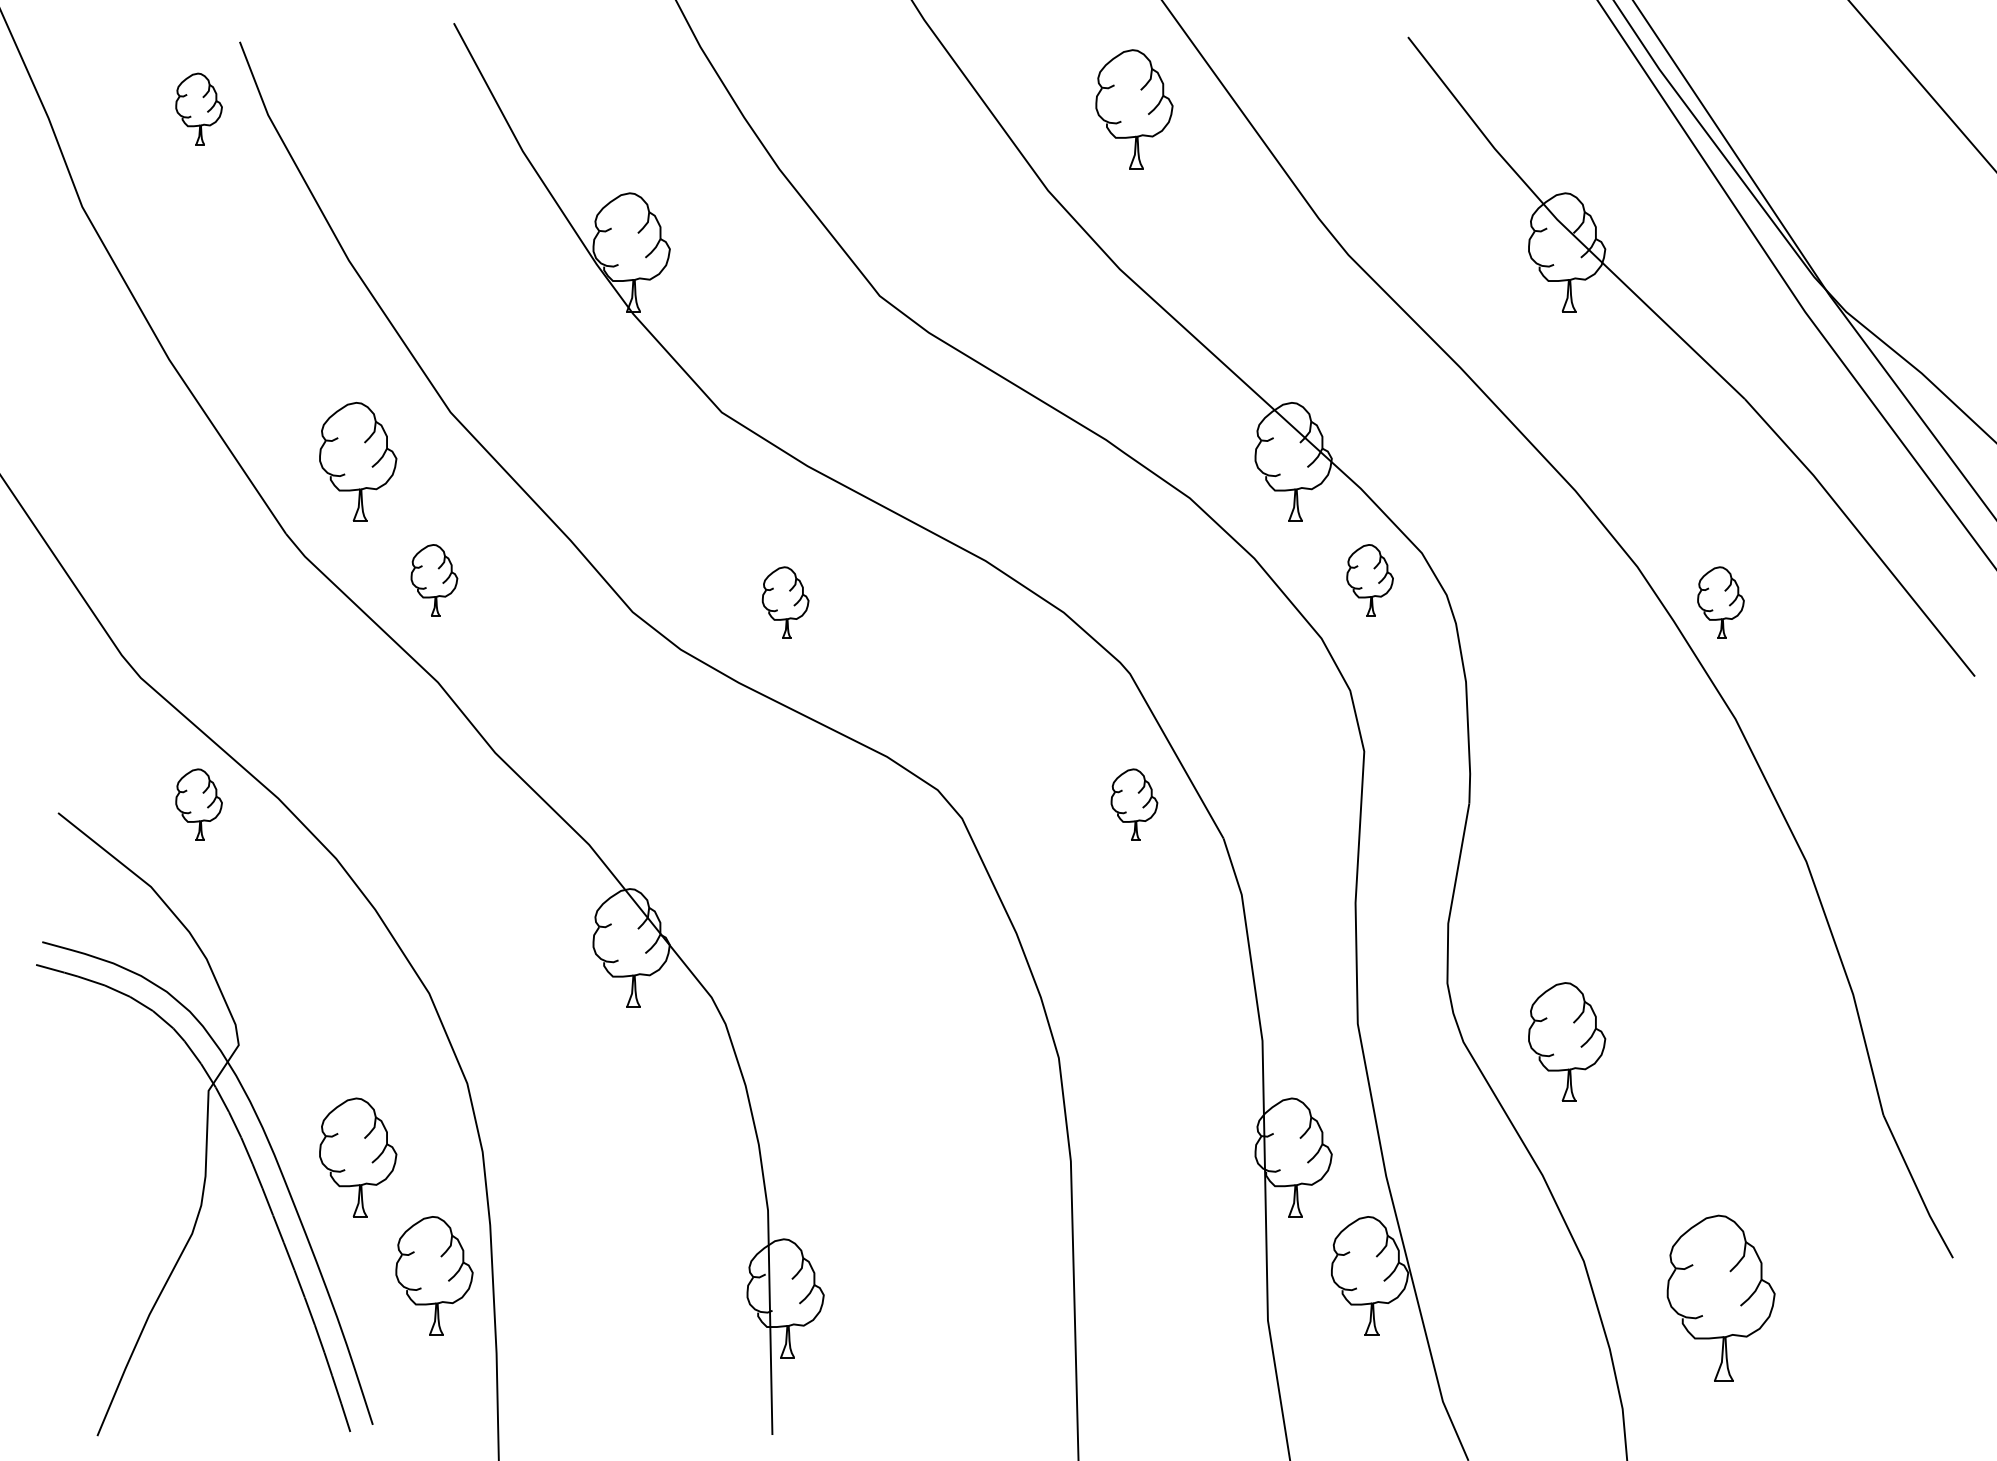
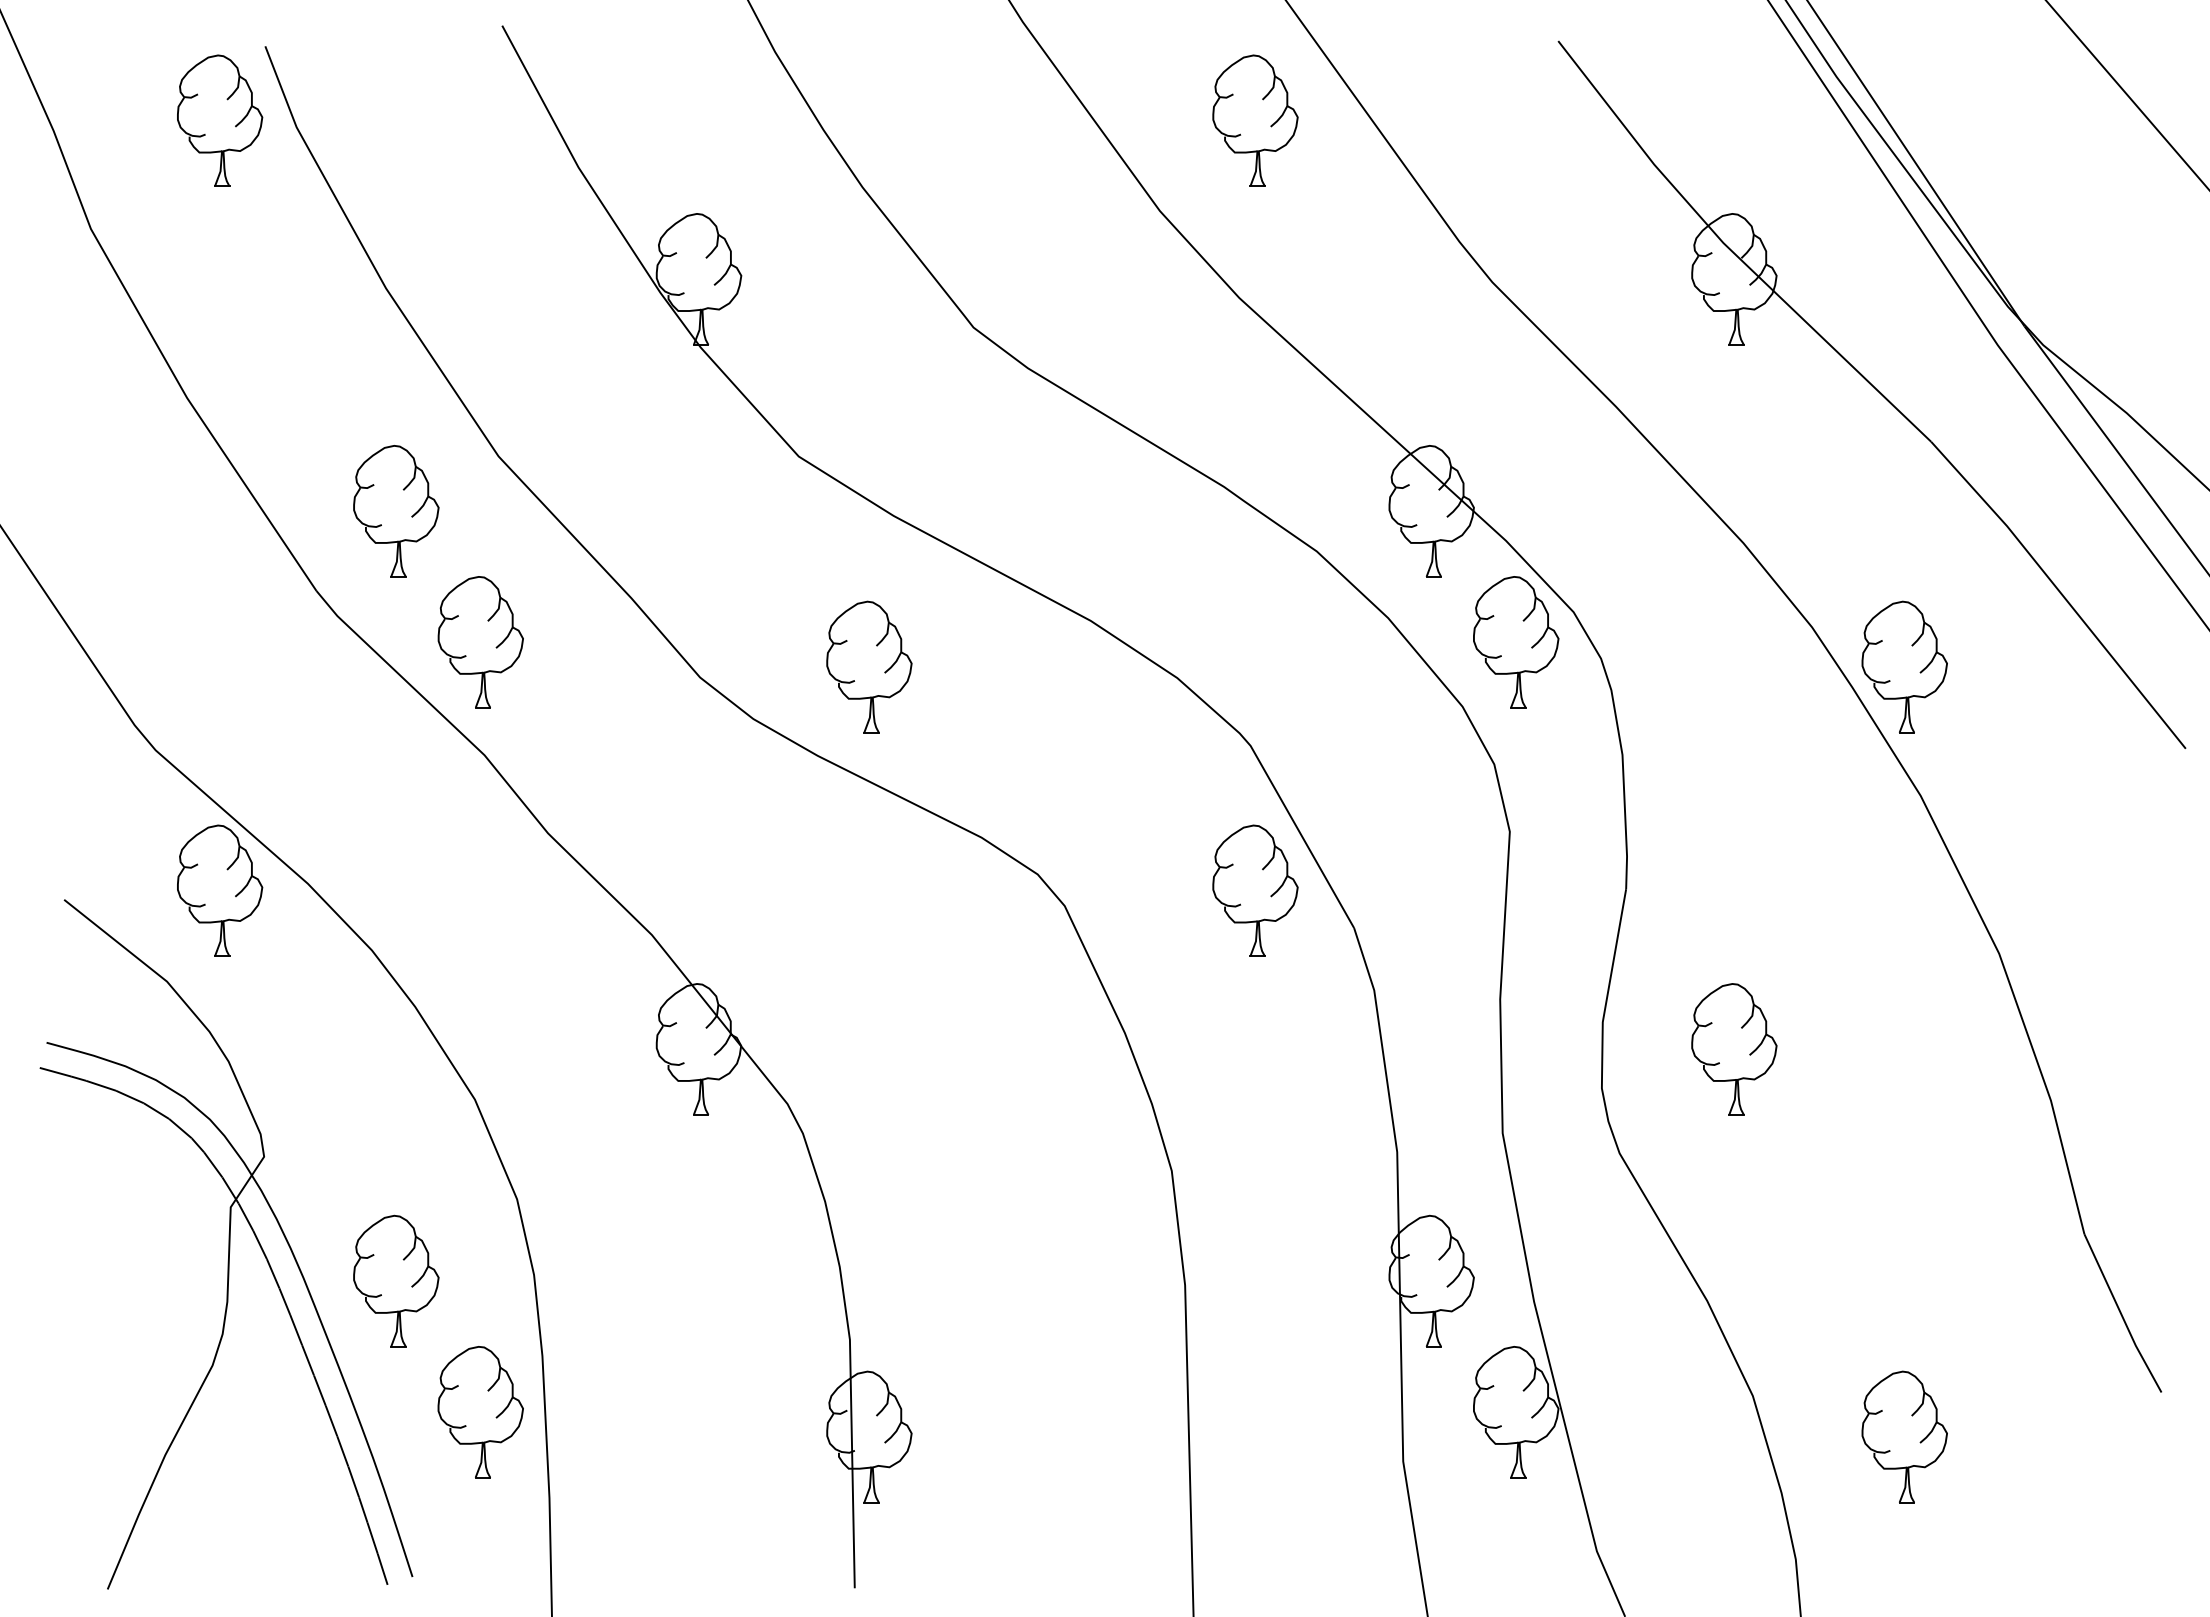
part: (199, 108) -> (220, 120), size x1.67
part: (434, 580) -> (480, 642), size x1.67
part: (1370, 580) -> (1516, 642), size x1.67
part: (785, 602) -> (869, 666), size x1.67
part: (1720, 602) -> (1904, 666), size x1.67
part: (199, 804) -> (220, 890), size x1.67
part: (1134, 804) -> (1255, 890), size x1.67
part: (1567, 1042) -> (1734, 1049), moved
part: (1720, 1297) -> (1904, 1436), size x0.71

